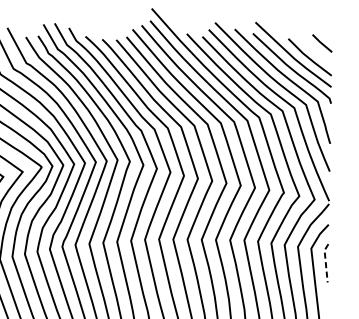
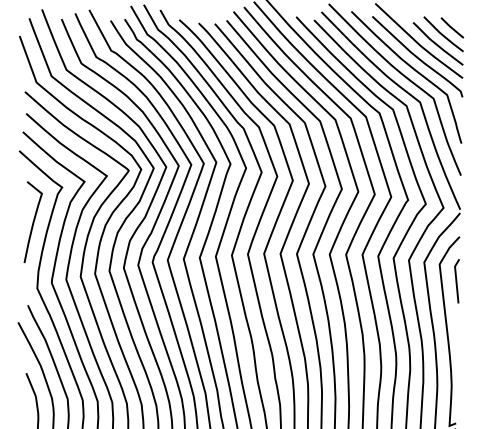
curve: (314, 49) -> (443, 34), added
line: (325, 262) -> (456, 280), dashed -> solid

